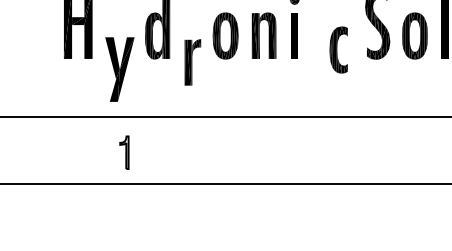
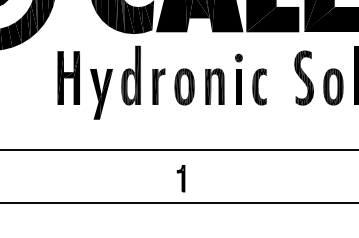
part: (338, 49) -> (259, 86), moved
part: (192, 62) -> (158, 86), moved
part: (119, 69) -> (101, 94), moved
part: (123, 152) -> (180, 178), moved

